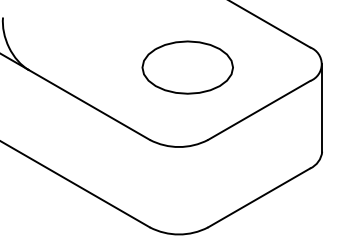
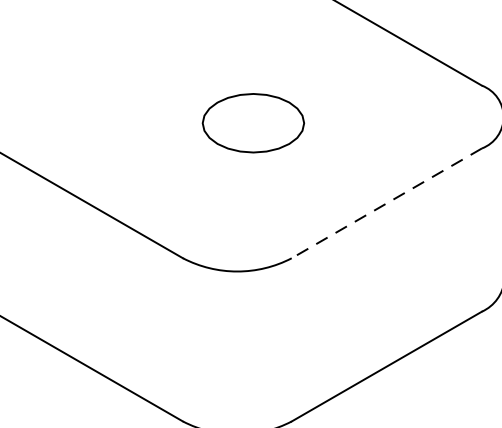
part: (187, 67) -> (253, 123), size x0.6
line: (259, 110) -> (387, 203), solid -> dashed

